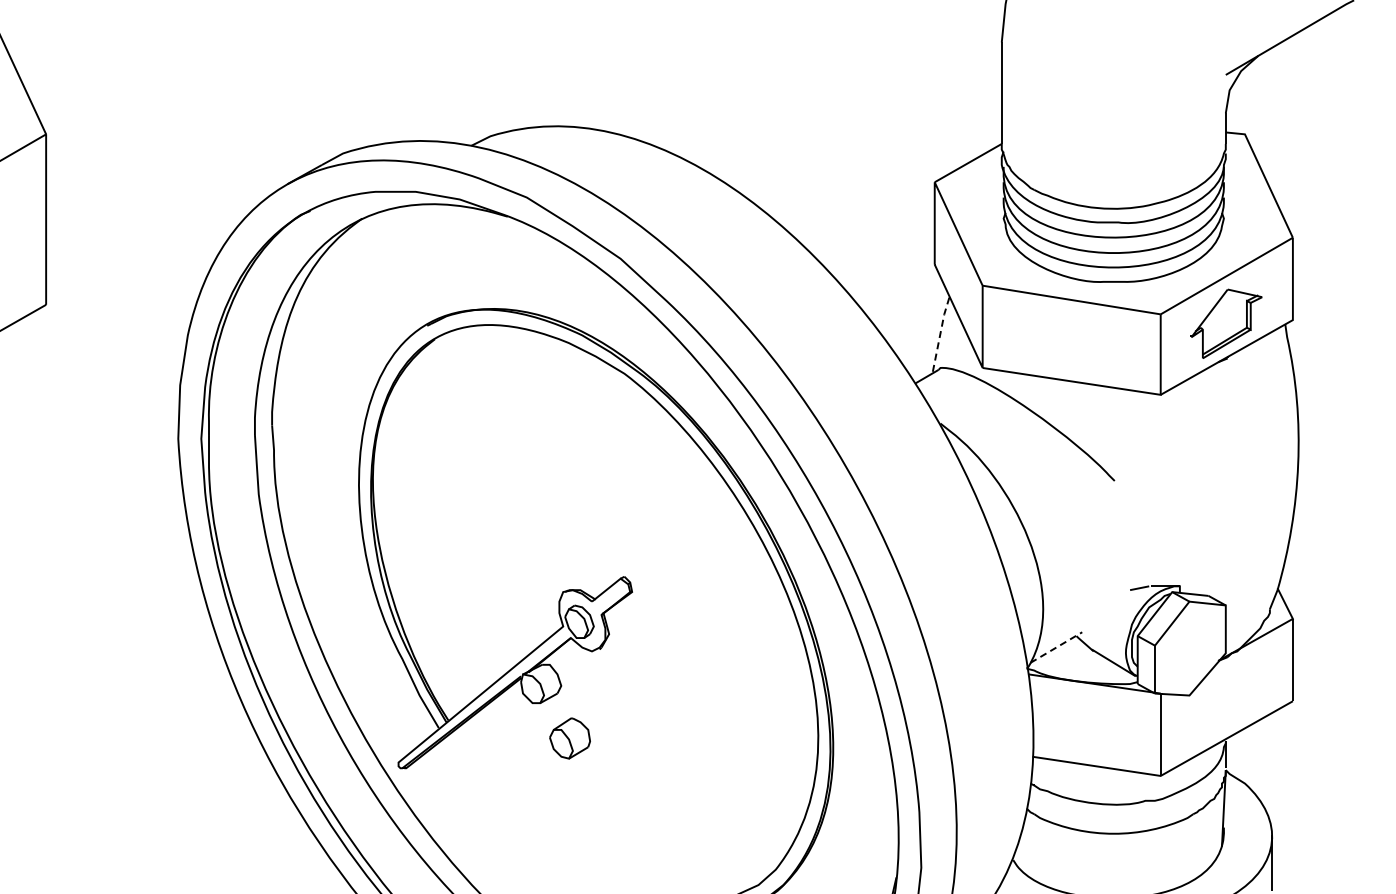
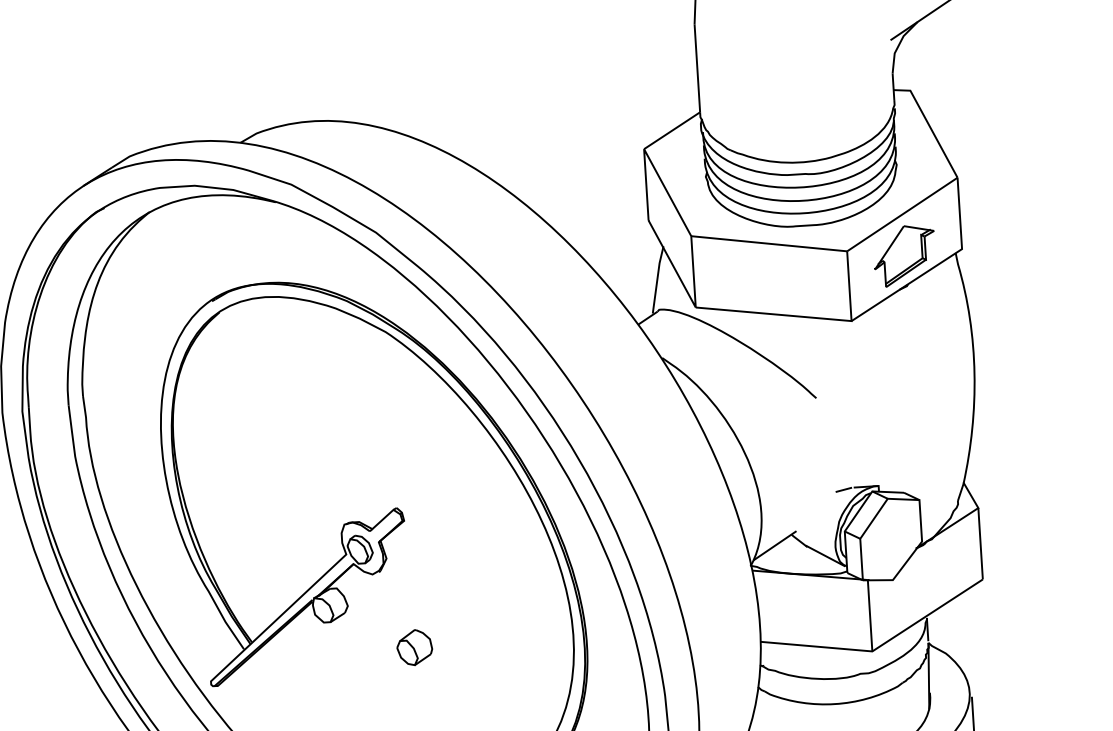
line: (940, 332) -> (657, 279), dashed -> solid
line: (1056, 647) -> (775, 545), dashed -> solid
part: (569, 738) -> (414, 647), moved

